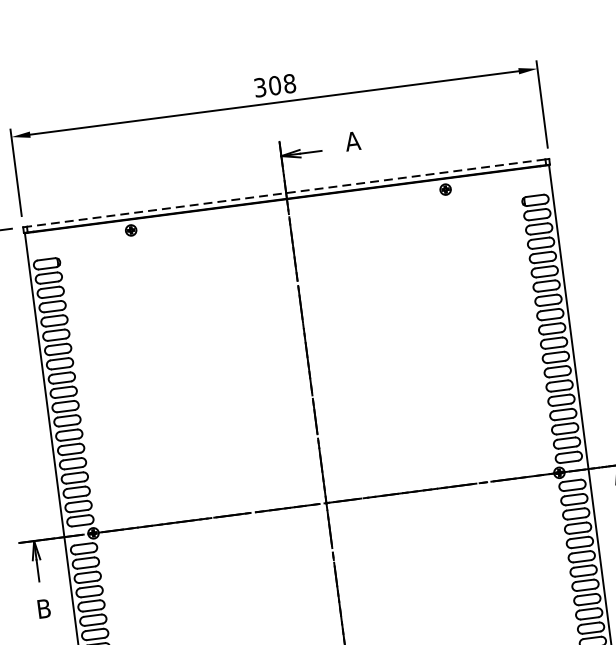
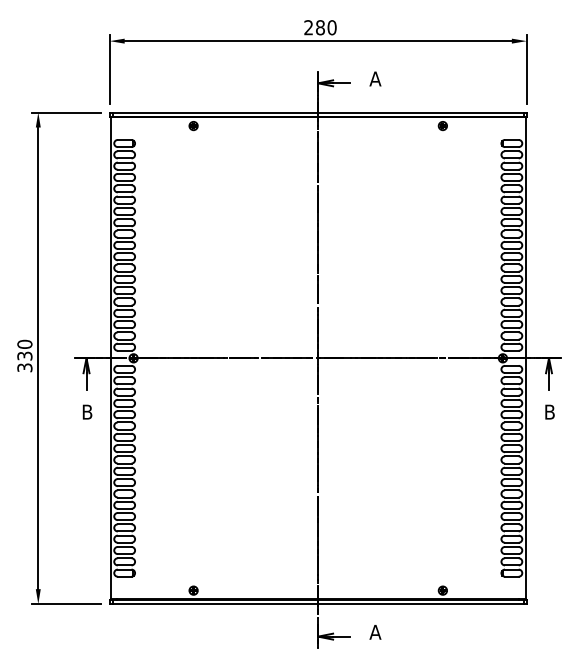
text: (275, 85) -> (320, 27), 308 -> 280
line: (286, 192) -> (318, 112), dashed -> solid

